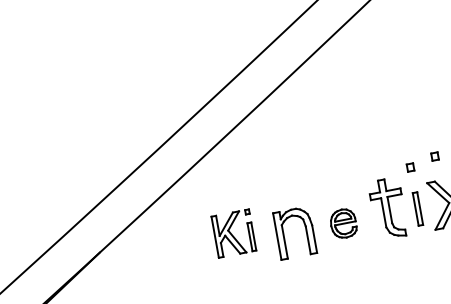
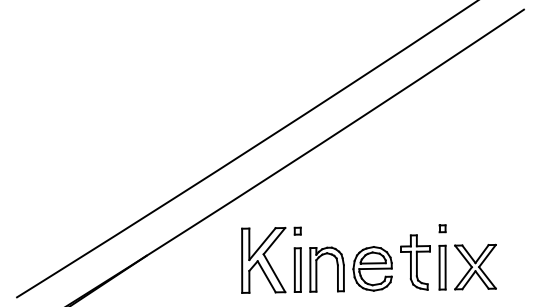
part: (434, 156) -> (466, 222), removed
part: (417, 208) -> (442, 267), size x1.43
part: (343, 223) -> (372, 268), size x1.67
part: (233, 232) -> (271, 259), size x1.67

